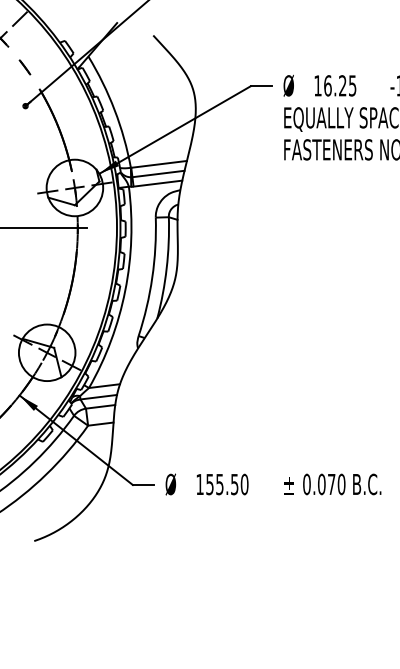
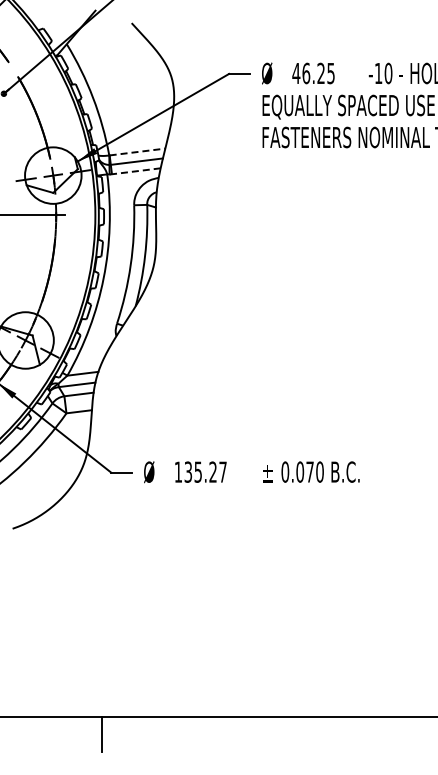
text: (318, 85) -> (296, 73), 16.25 -> 46.25
line: (159, 163) -> (137, 151), solid -> dashed
line: (158, 183) -> (136, 171), solid -> dashed
text: (227, 483) -> (205, 471), 155.50 -> 135.27

